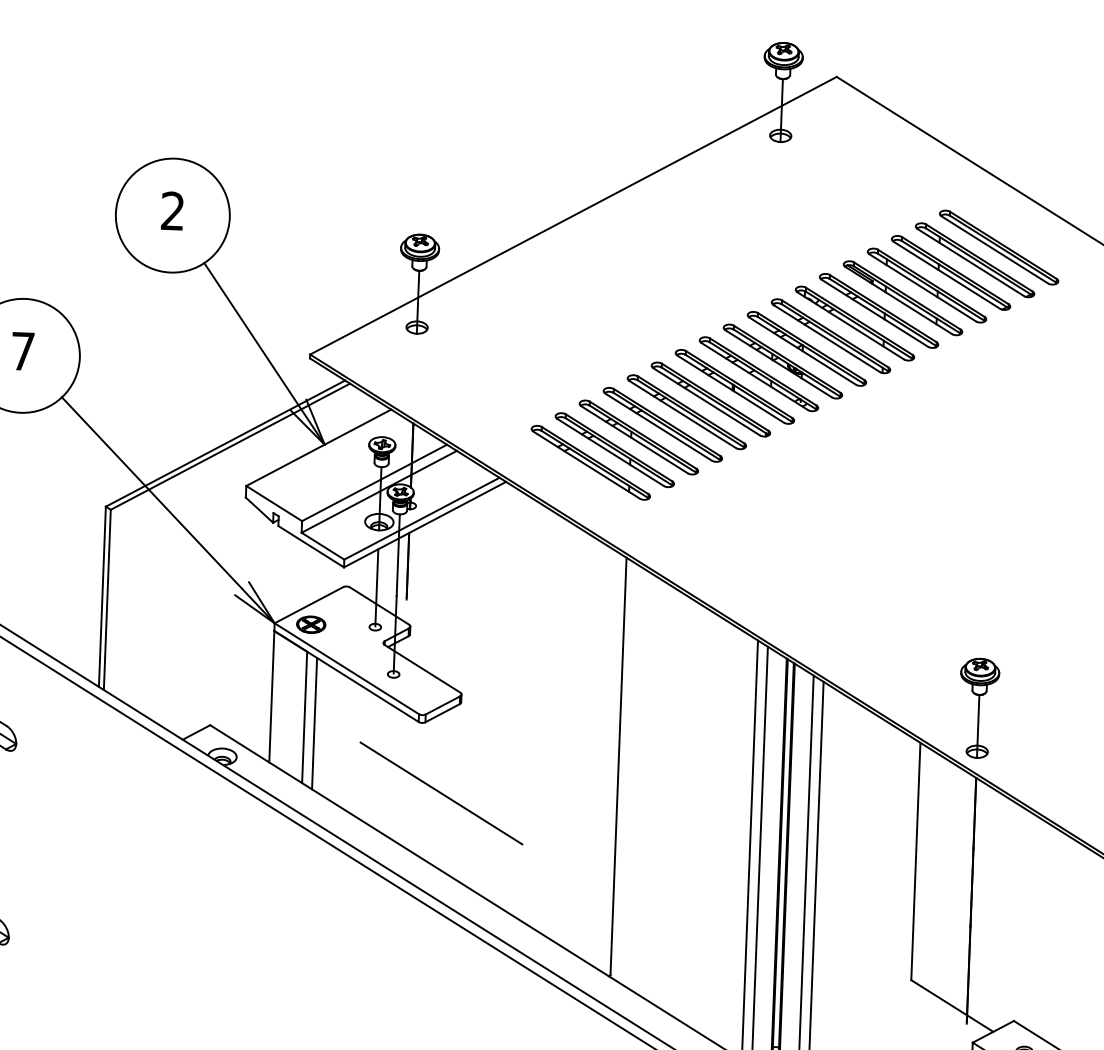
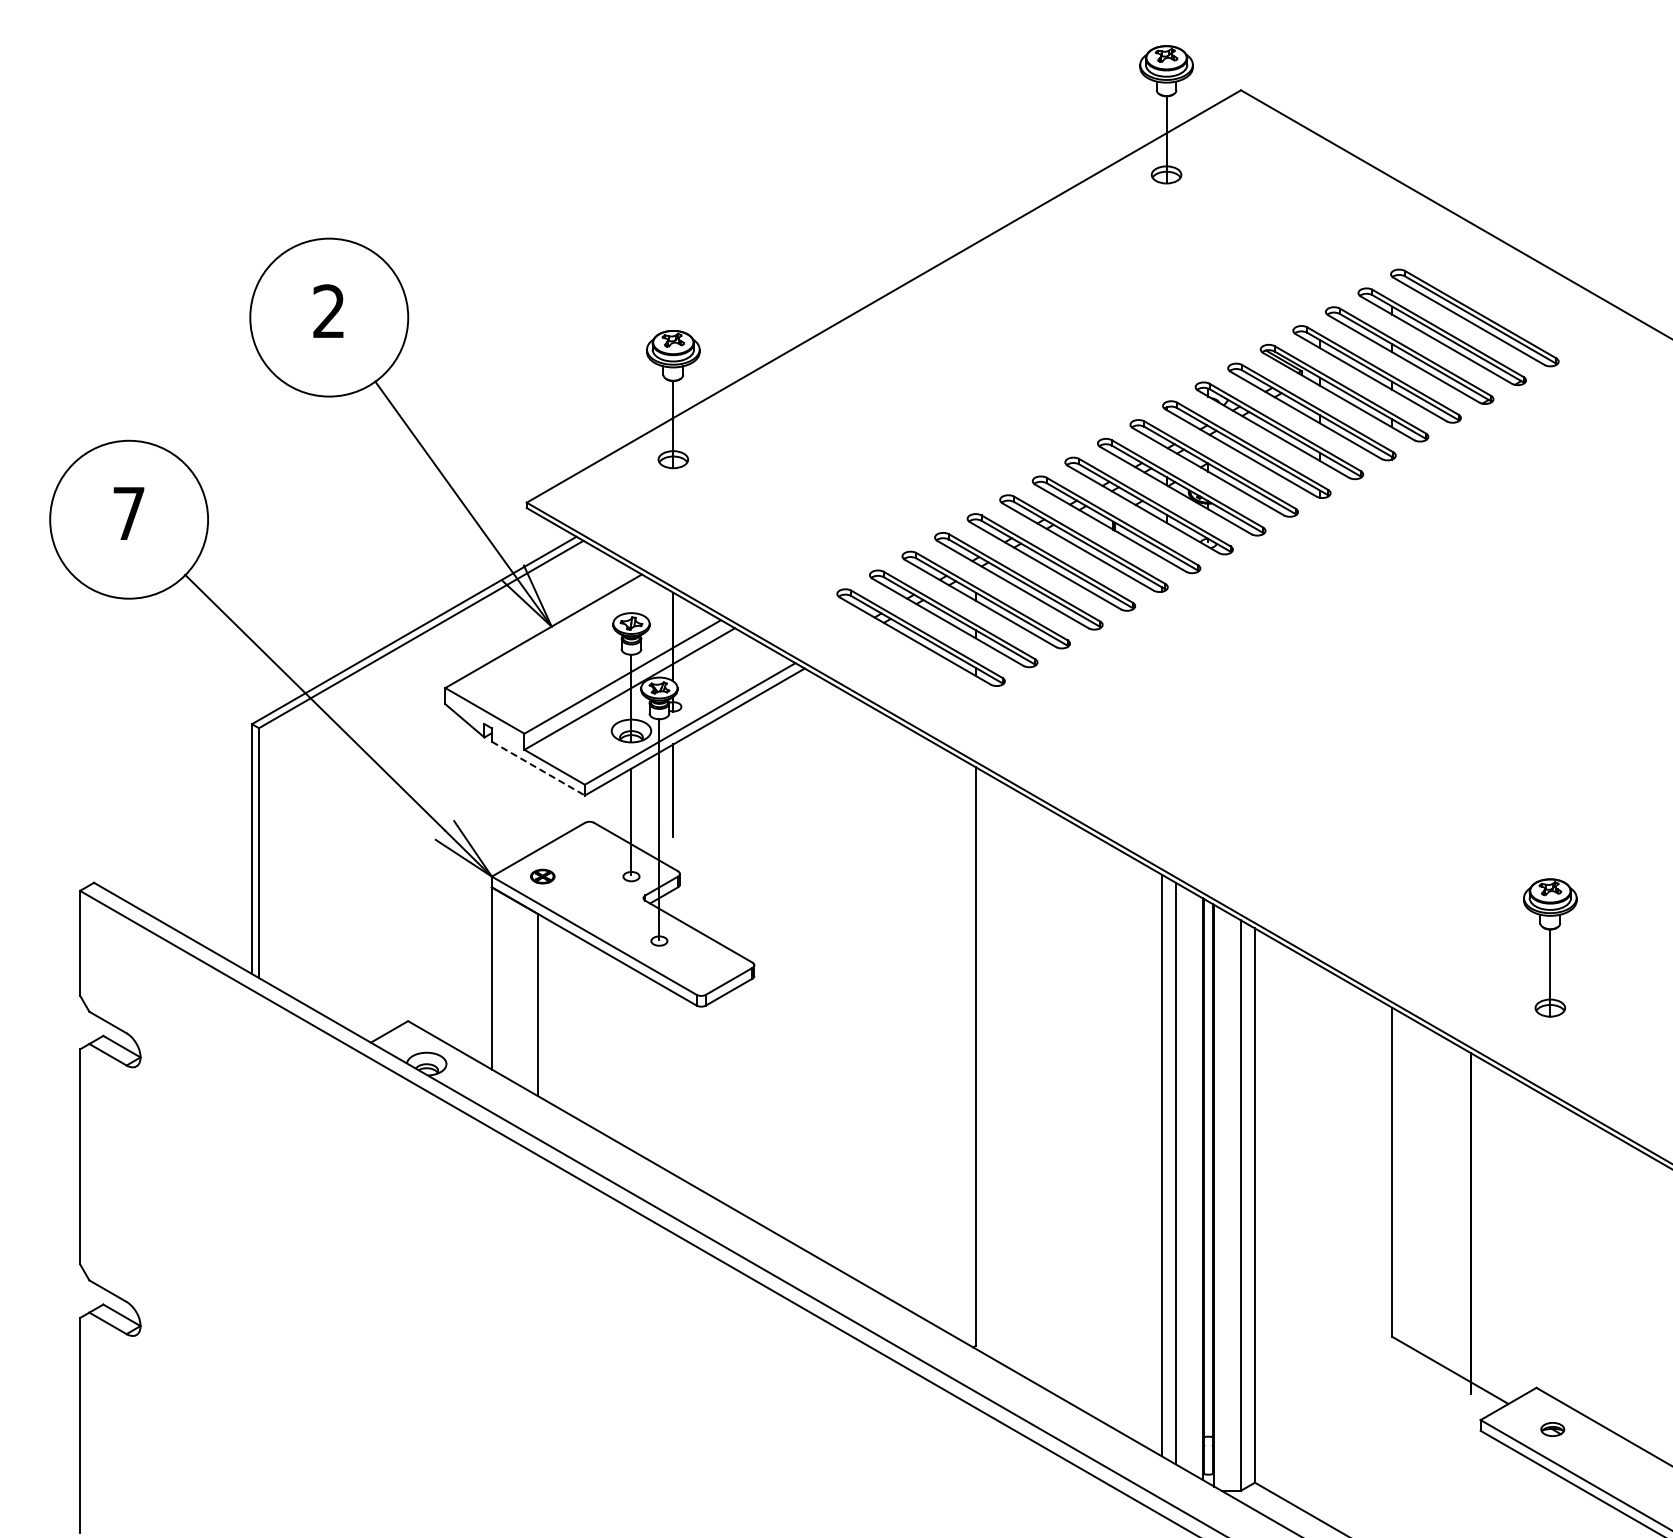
line: (311, 546) -> (538, 768), solid -> dashed
part: (311, 624) -> (542, 876), size x0.6
part: (979, 708) -> (1550, 947), moved
line: (314, 723) -> (552, 1013), removed
line: (441, 793) -> (731, 1103), removed

